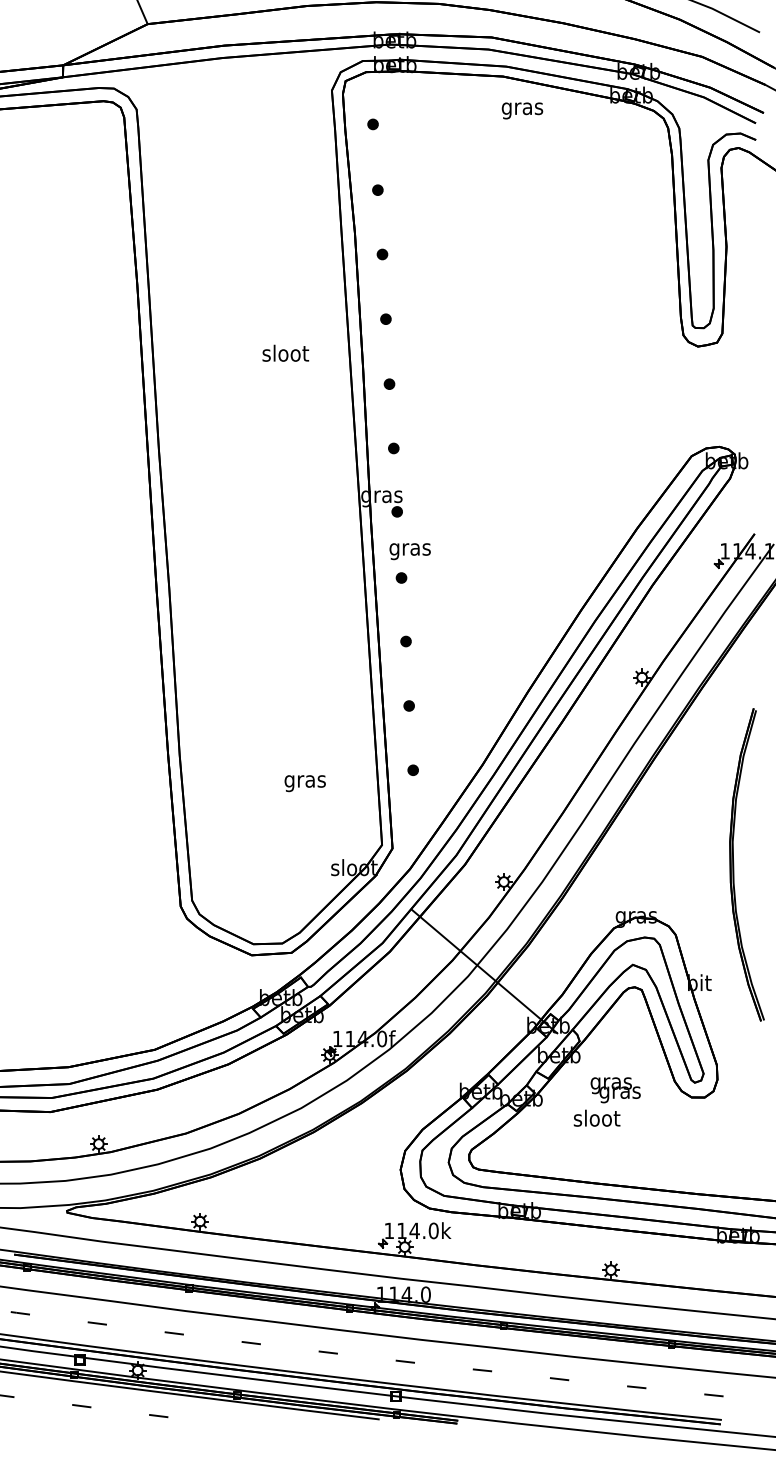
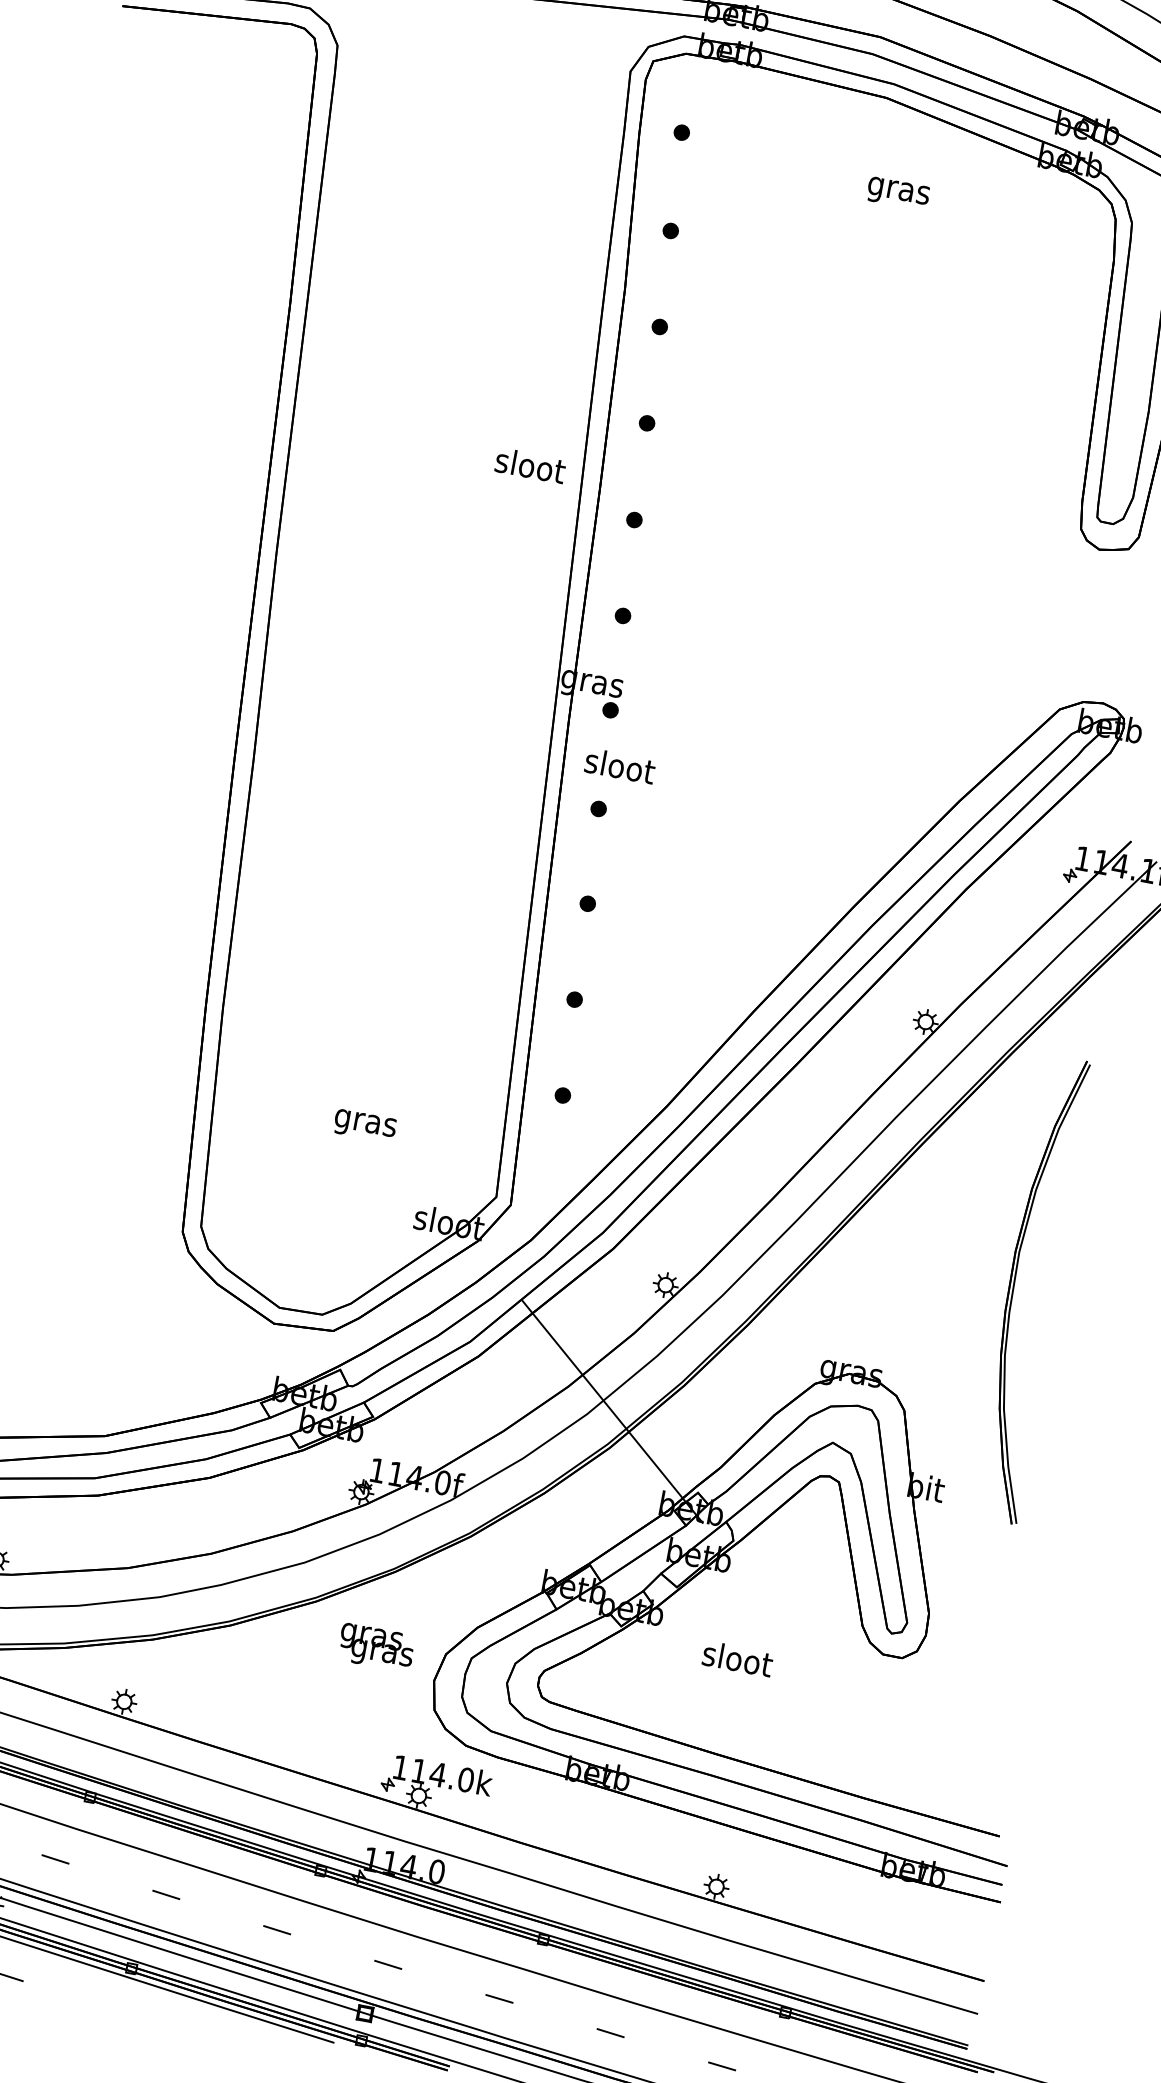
text: (522, 110) -> (898, 193), moved
text: (285, 352) -> (530, 464), moved
text: (410, 549) -> (619, 769), gras -> sloot
text: (304, 783) -> (363, 1125), moved
part: (734, 864) -> (1015, 1285), moved
text: (615, 1090) -> (376, 1648), moved

